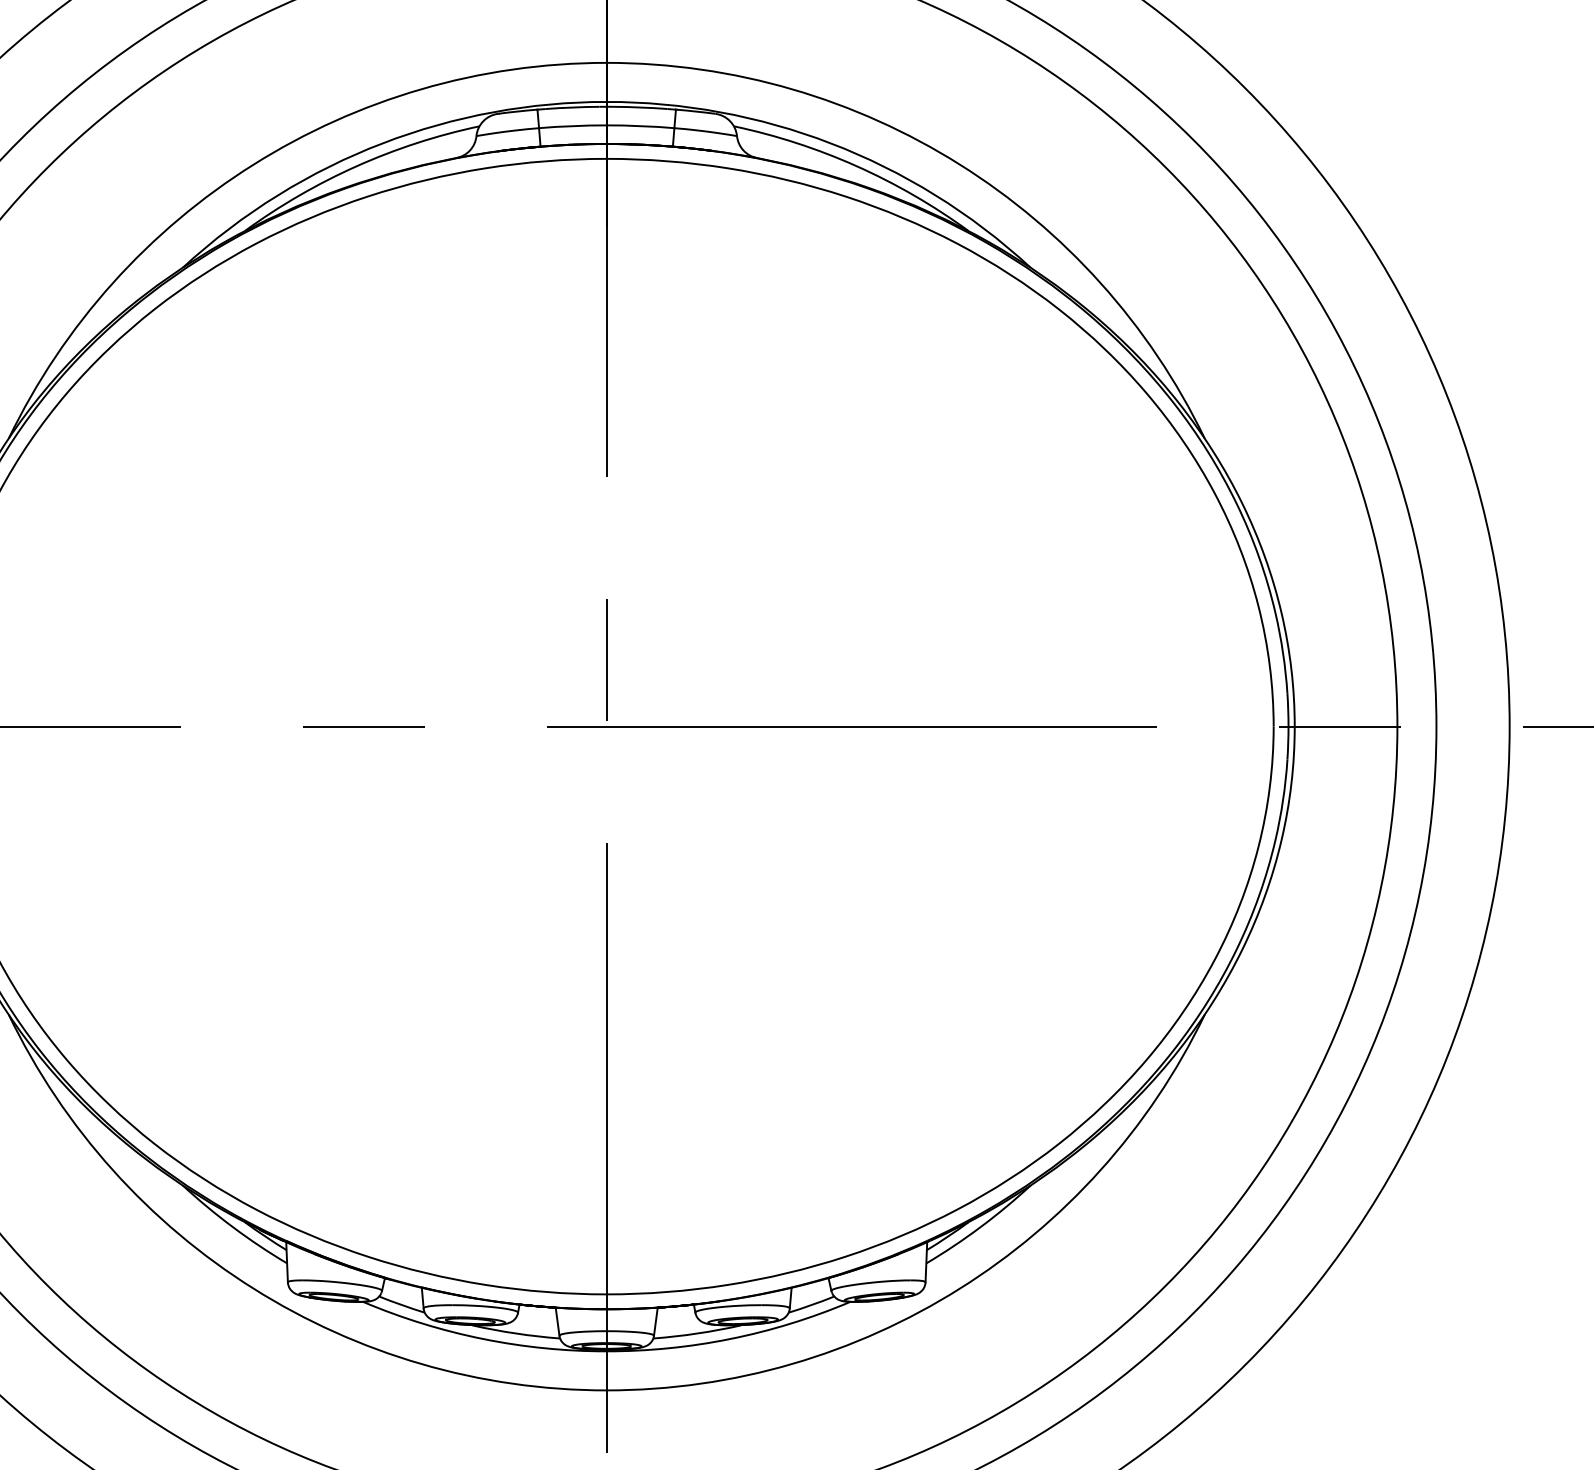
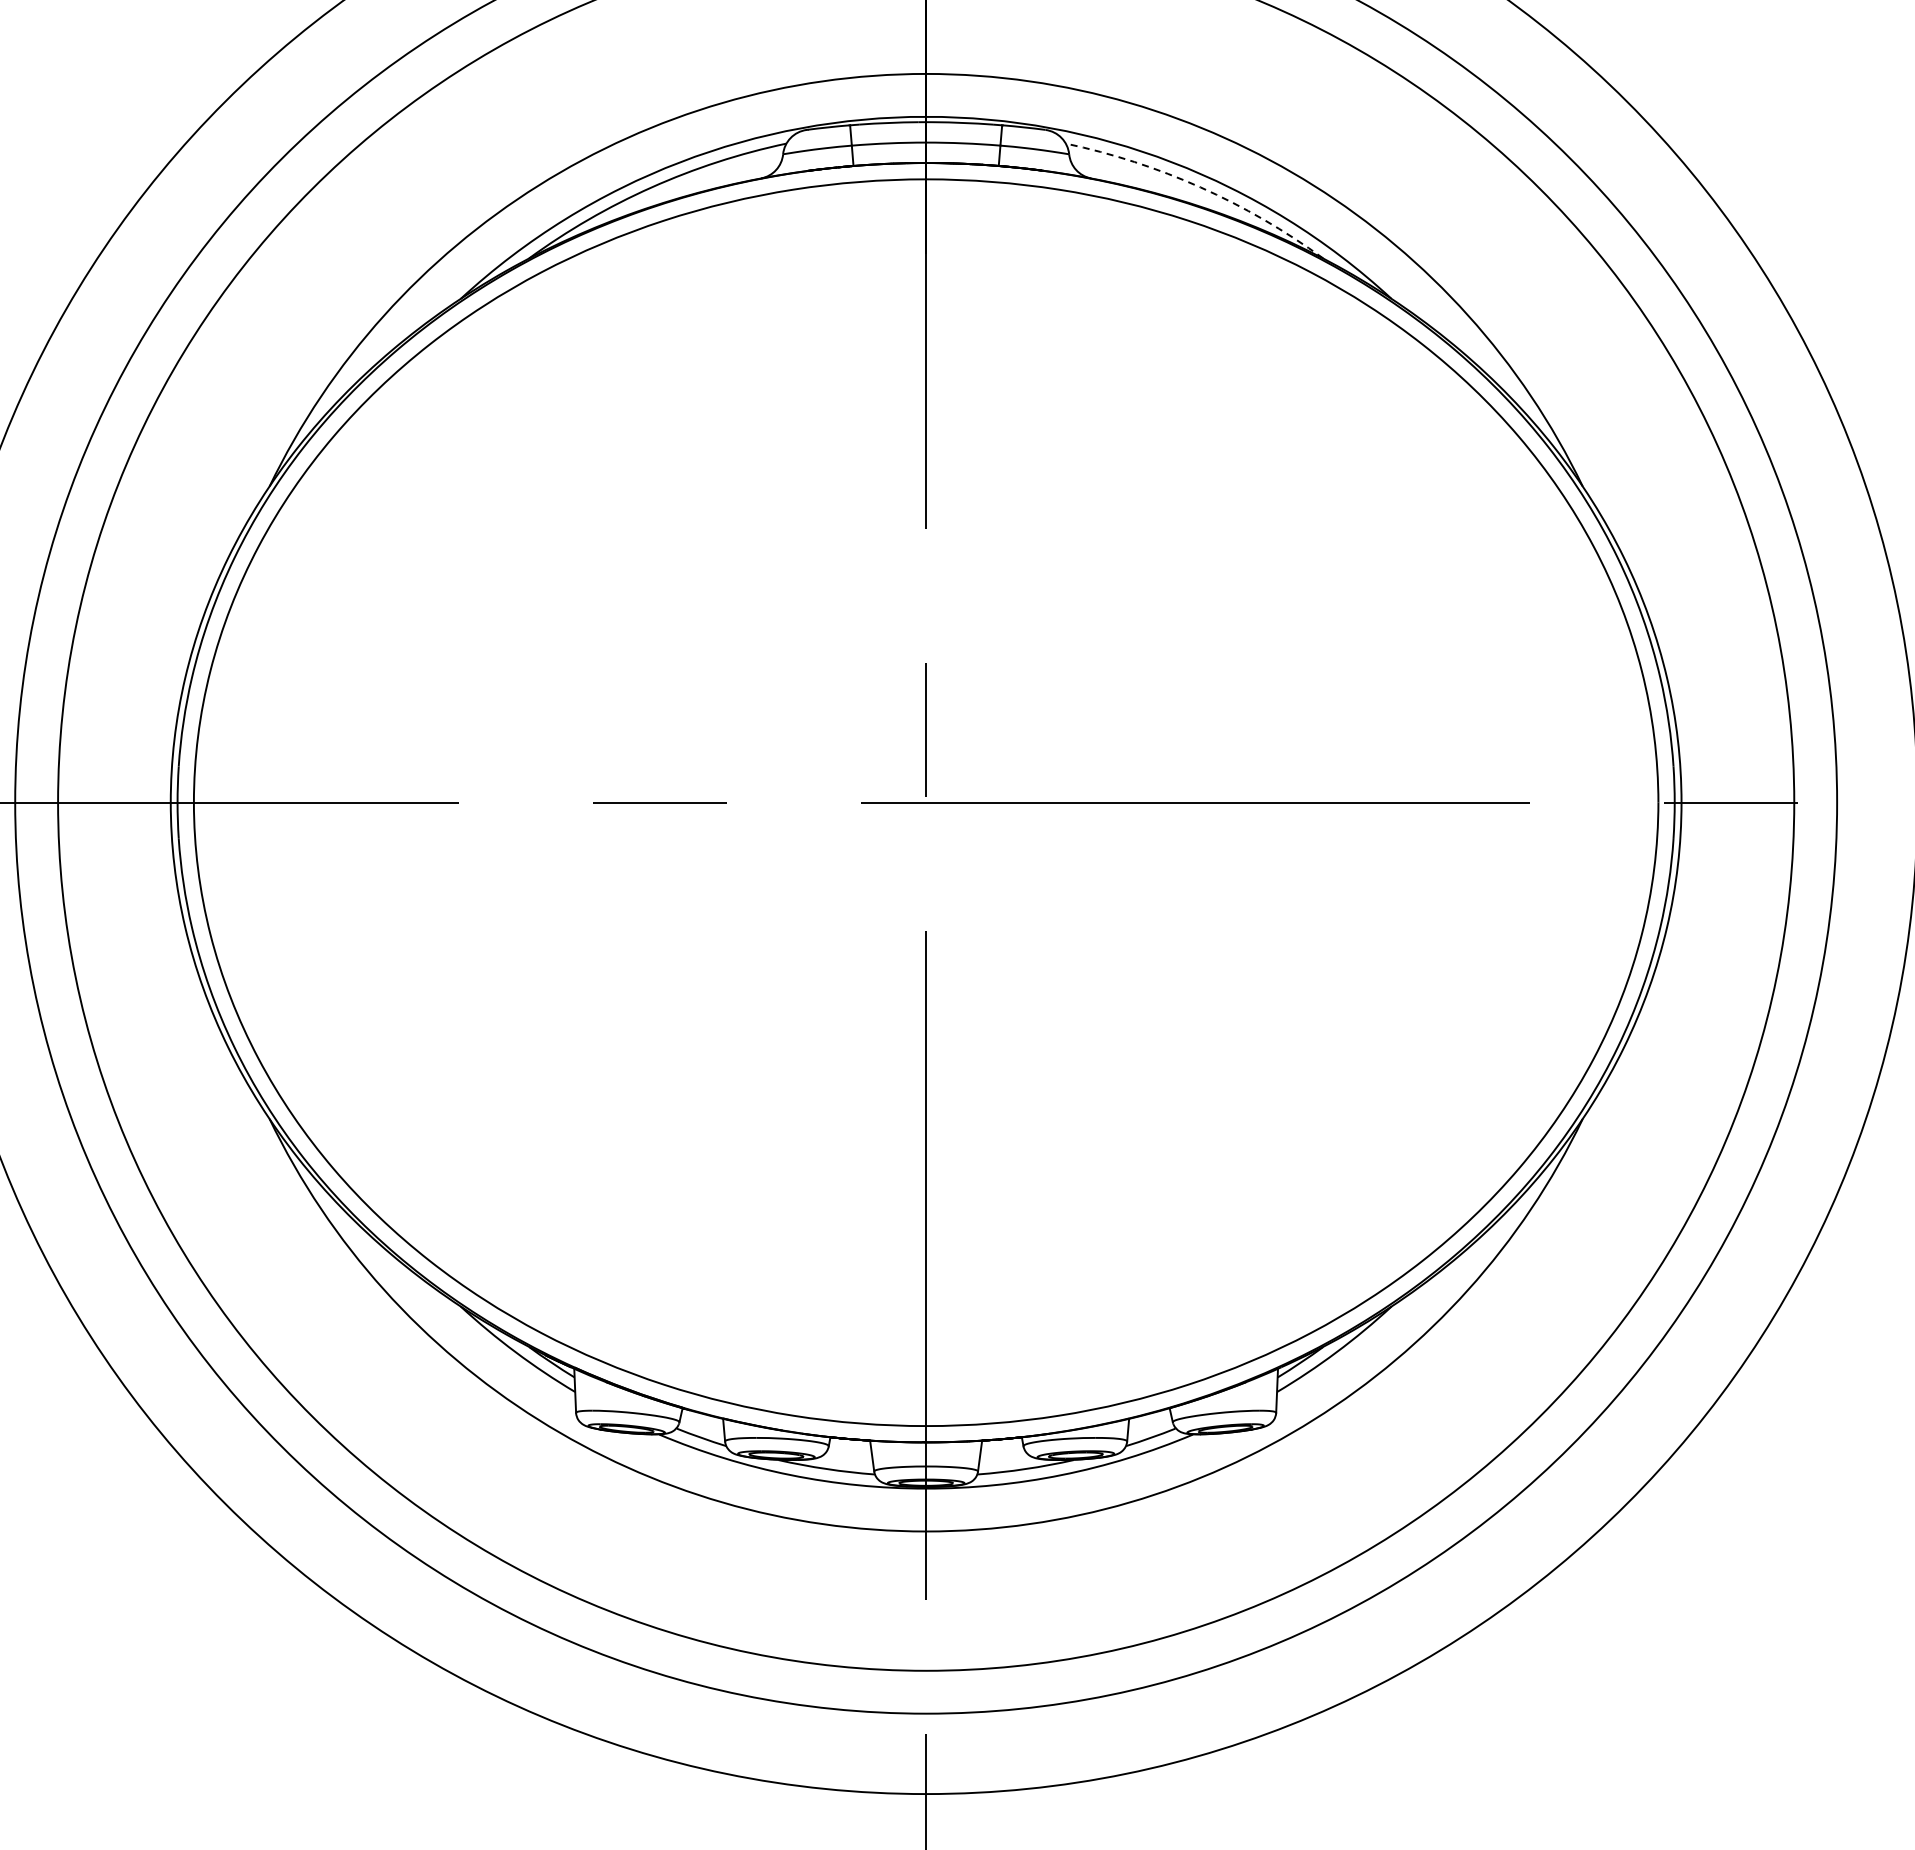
arc: (856, 166) -> (1200, 187), solid -> dashed

